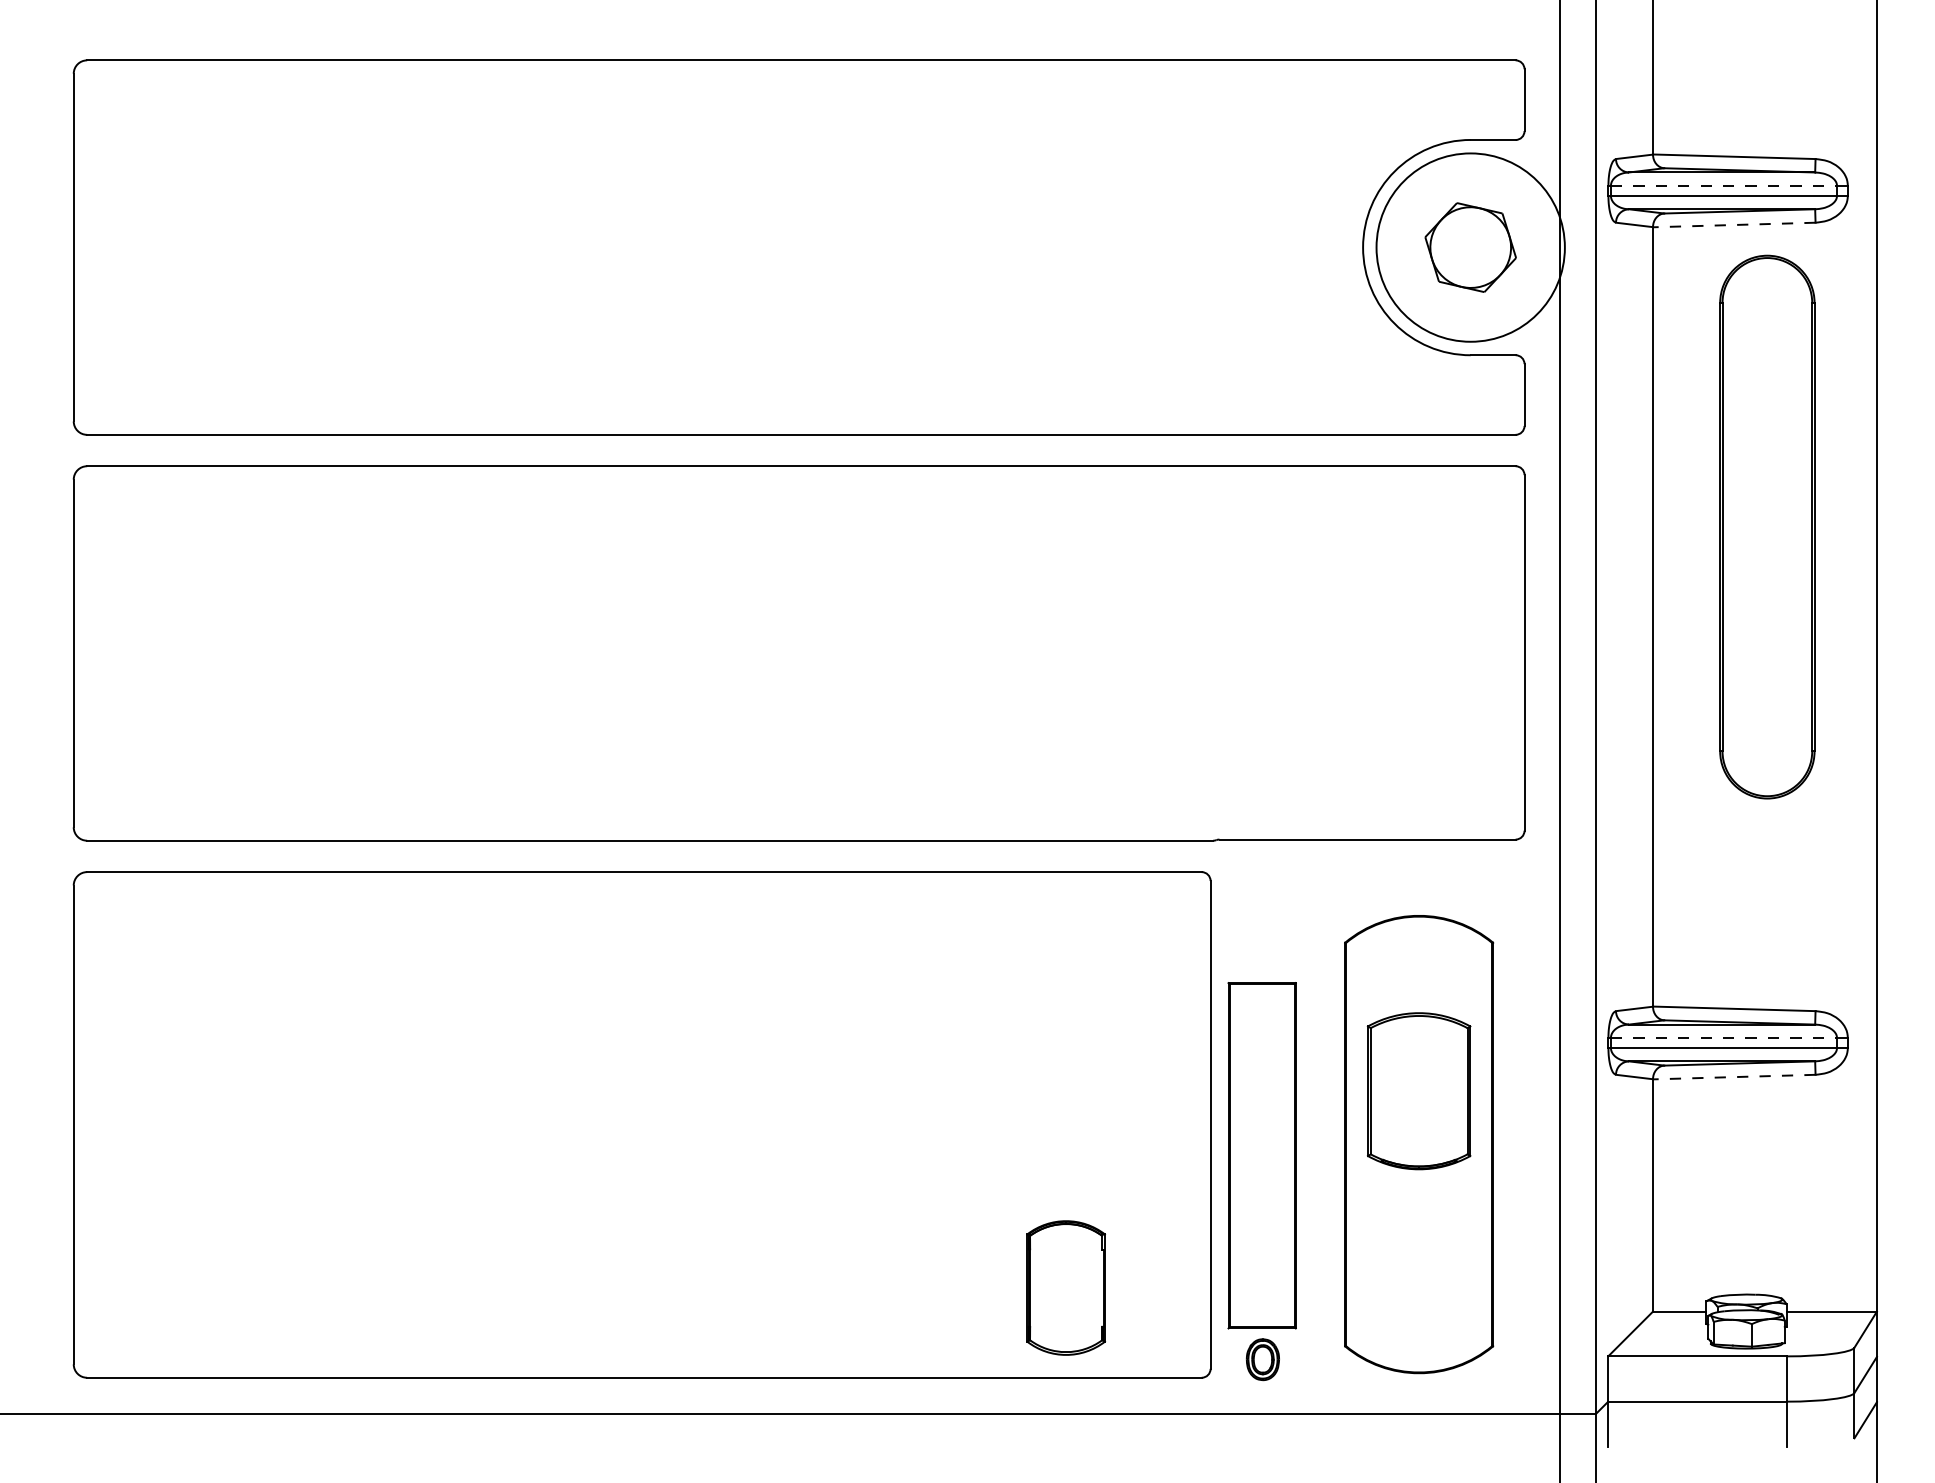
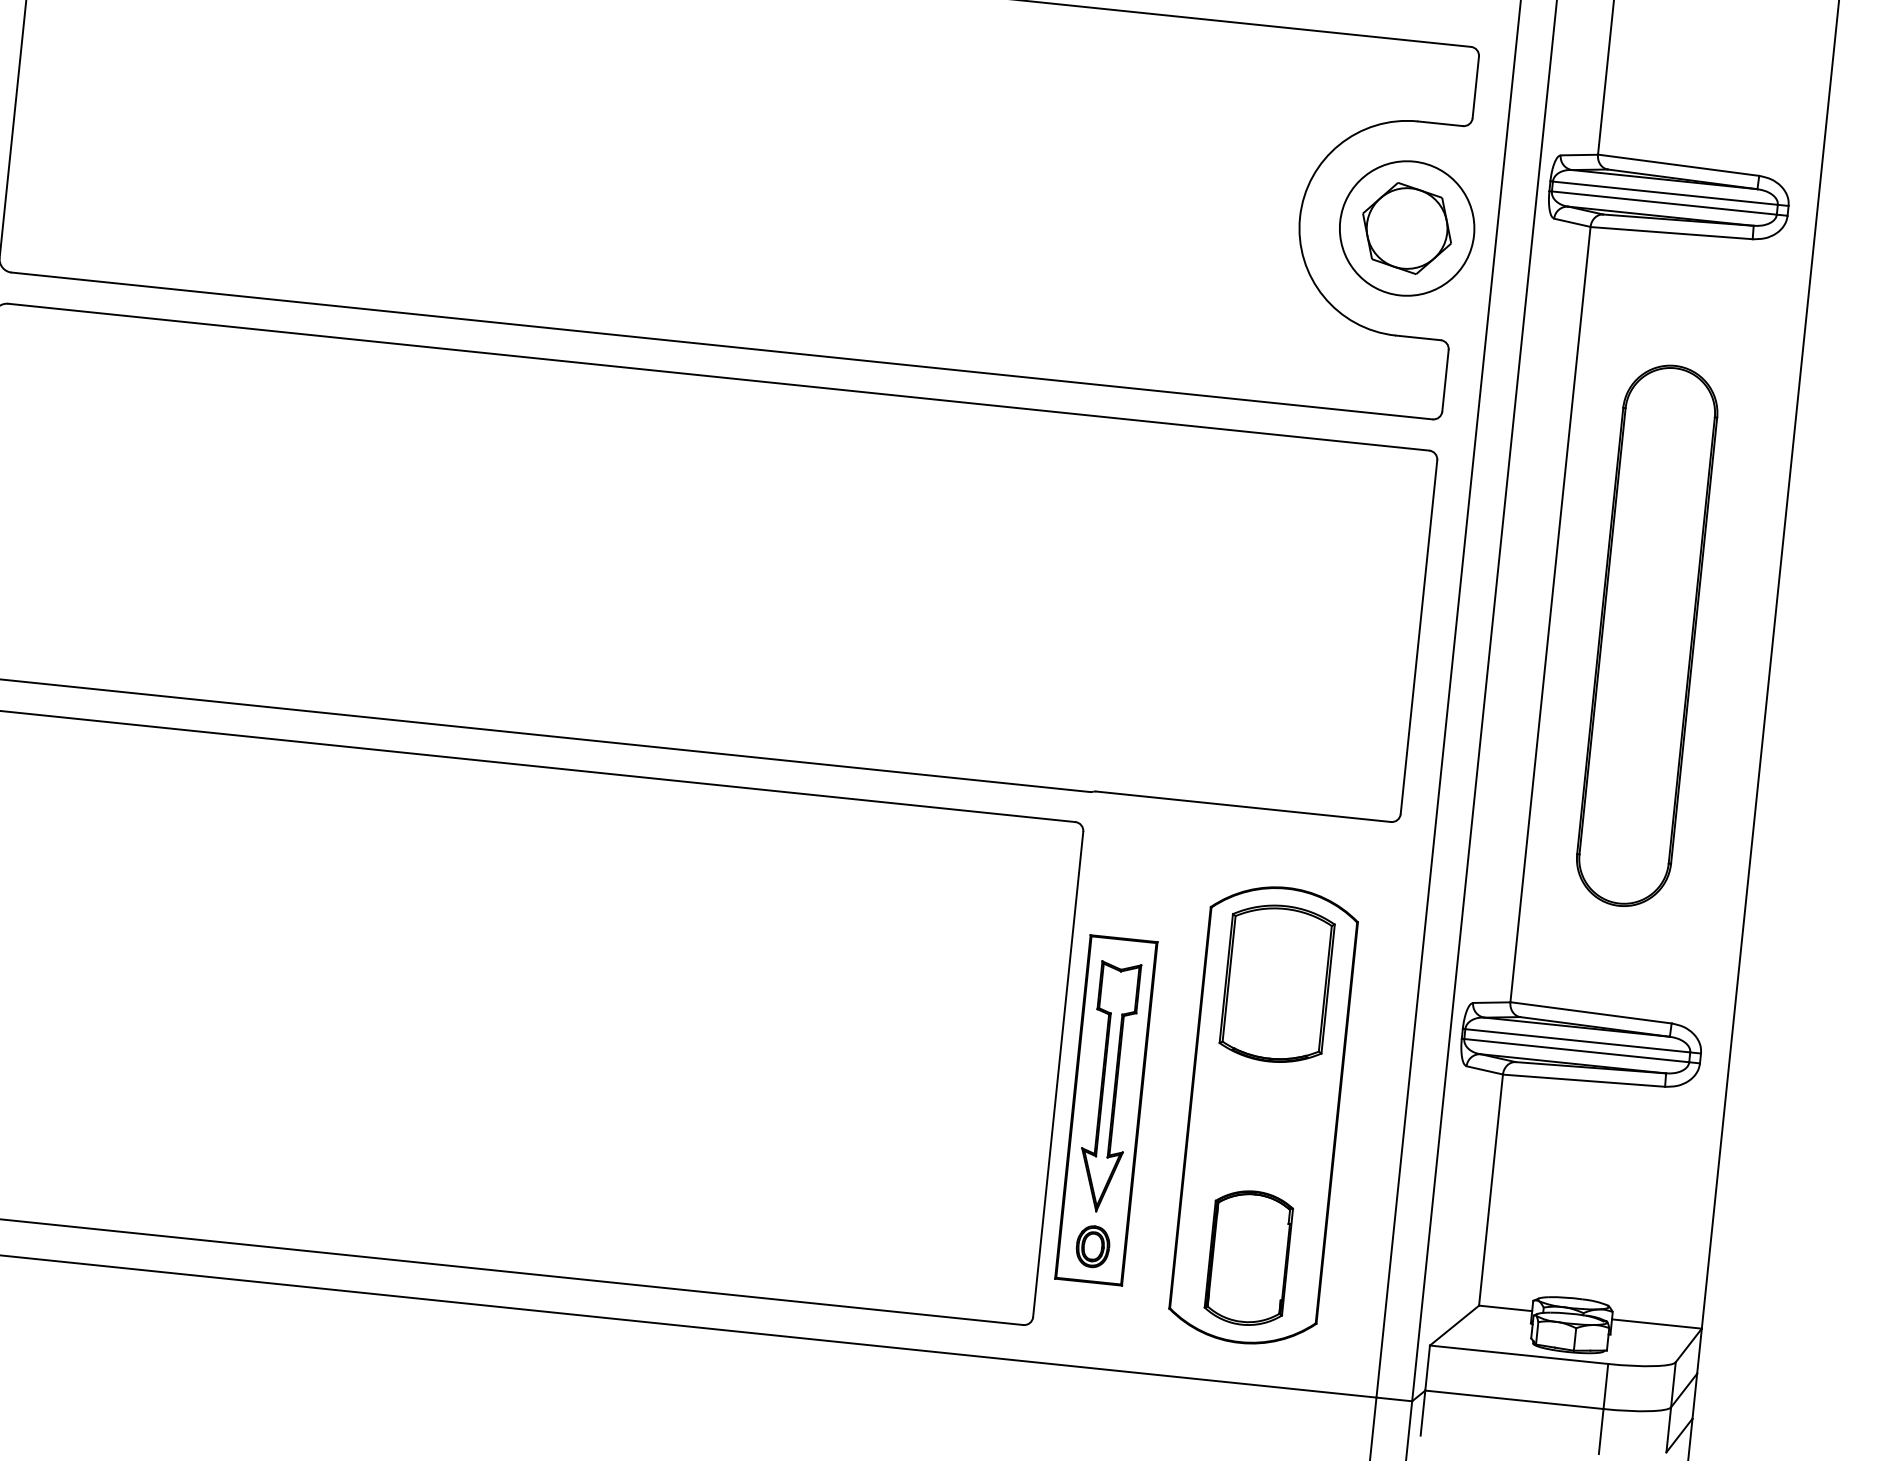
line: (1724, 185) -> (1665, 192), dashed -> solid
line: (1733, 225) -> (1670, 233), dashed -> solid
circle: (1470, 247) -> (1406, 228), size x0.71
part: (1767, 526) -> (1647, 635), moved
line: (1724, 1038) -> (1578, 1041), dashed -> solid
line: (1733, 1077) -> (1583, 1081), dashed -> solid
part: (1418, 1091) -> (1276, 984), moved
part: (1262, 1132) -> (1109, 1087), added
part: (1065, 1287) -> (1248, 1257), moved
part: (1262, 1359) -> (1092, 1246), moved

